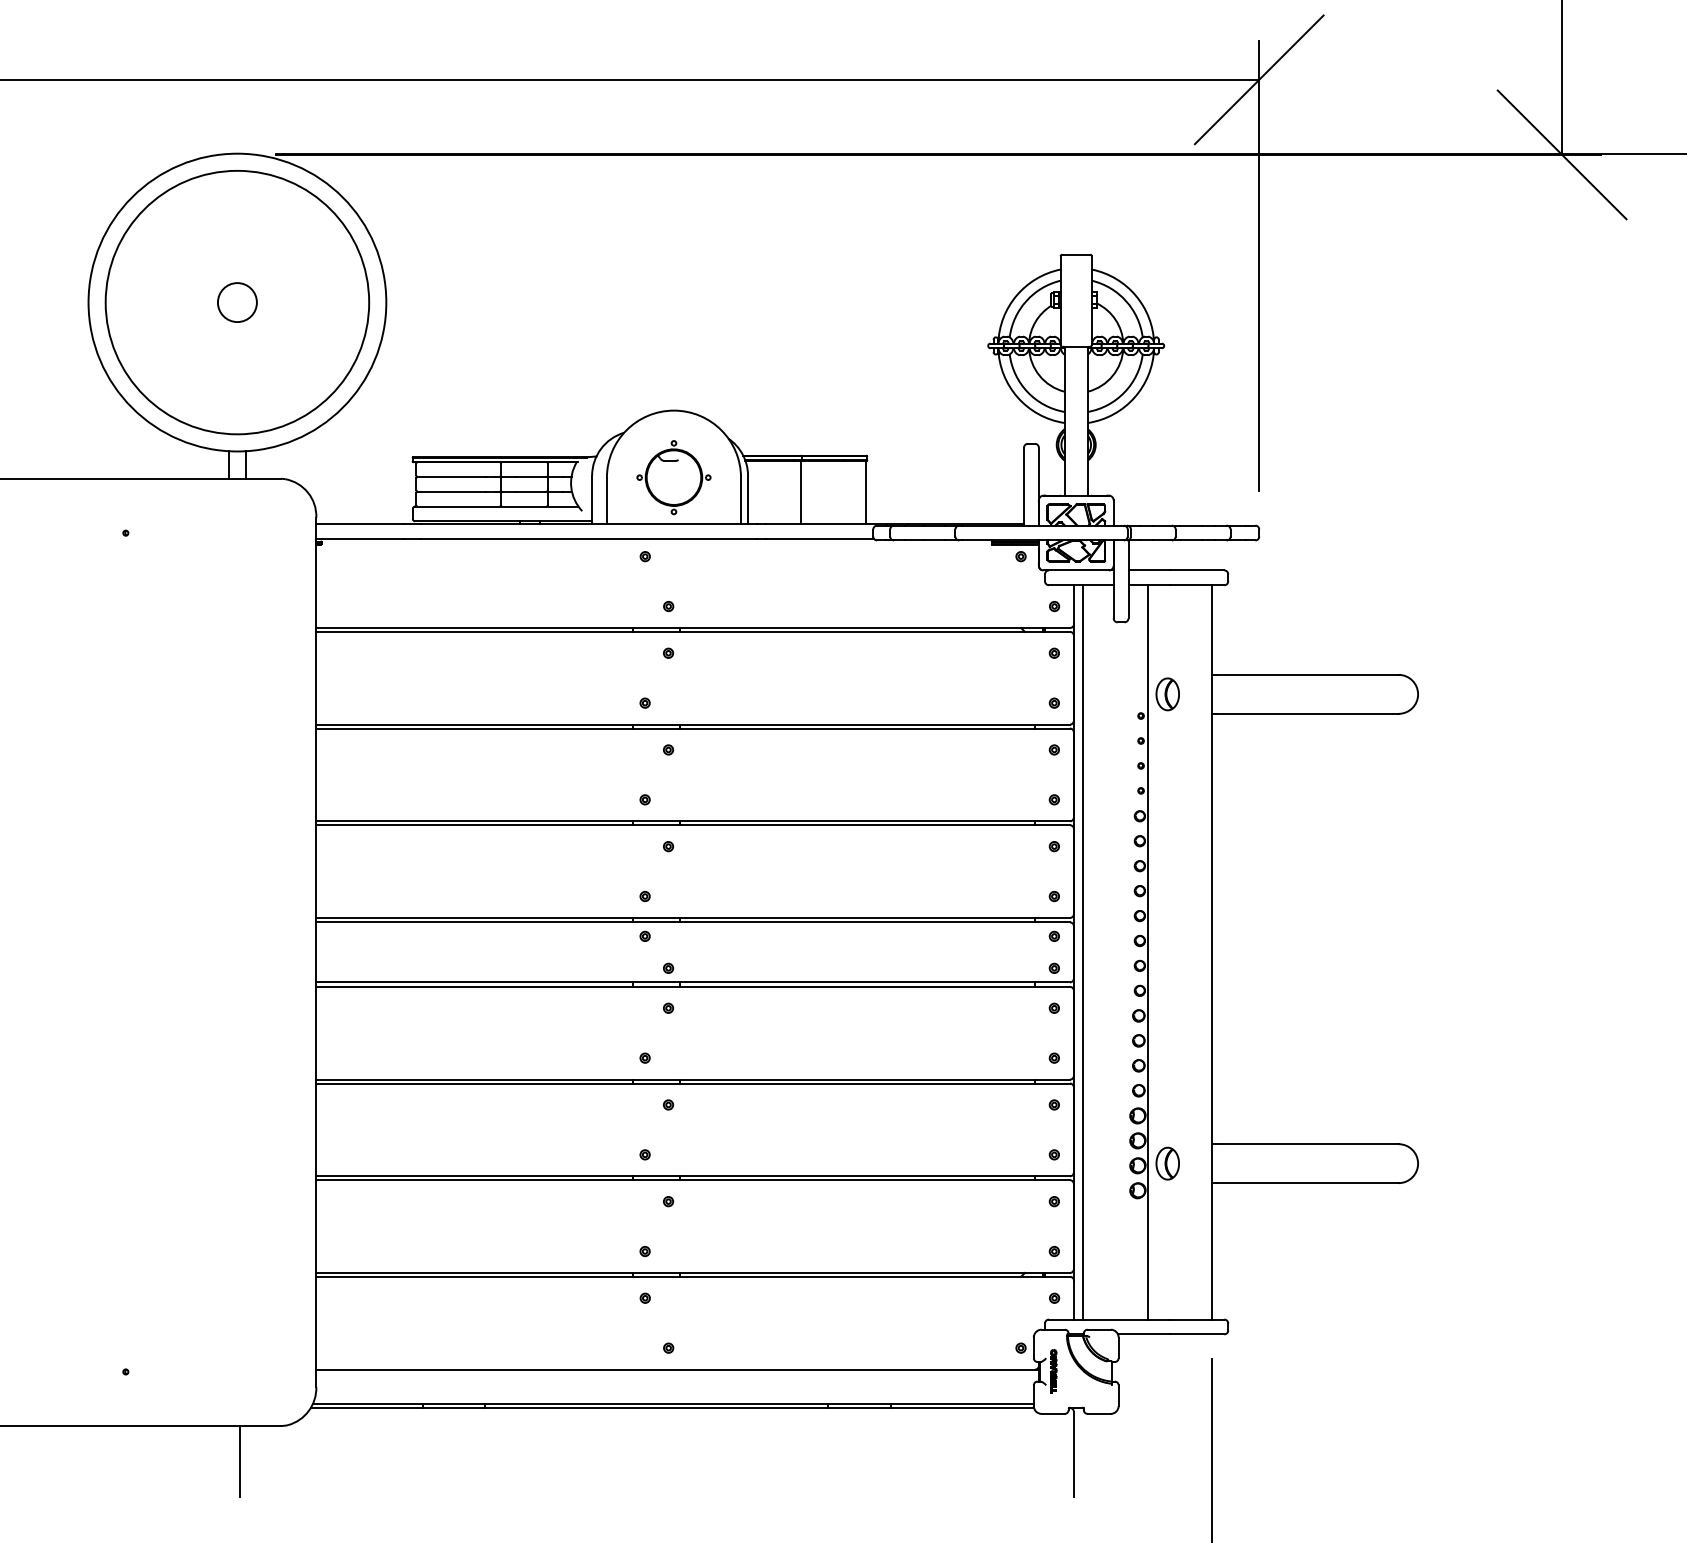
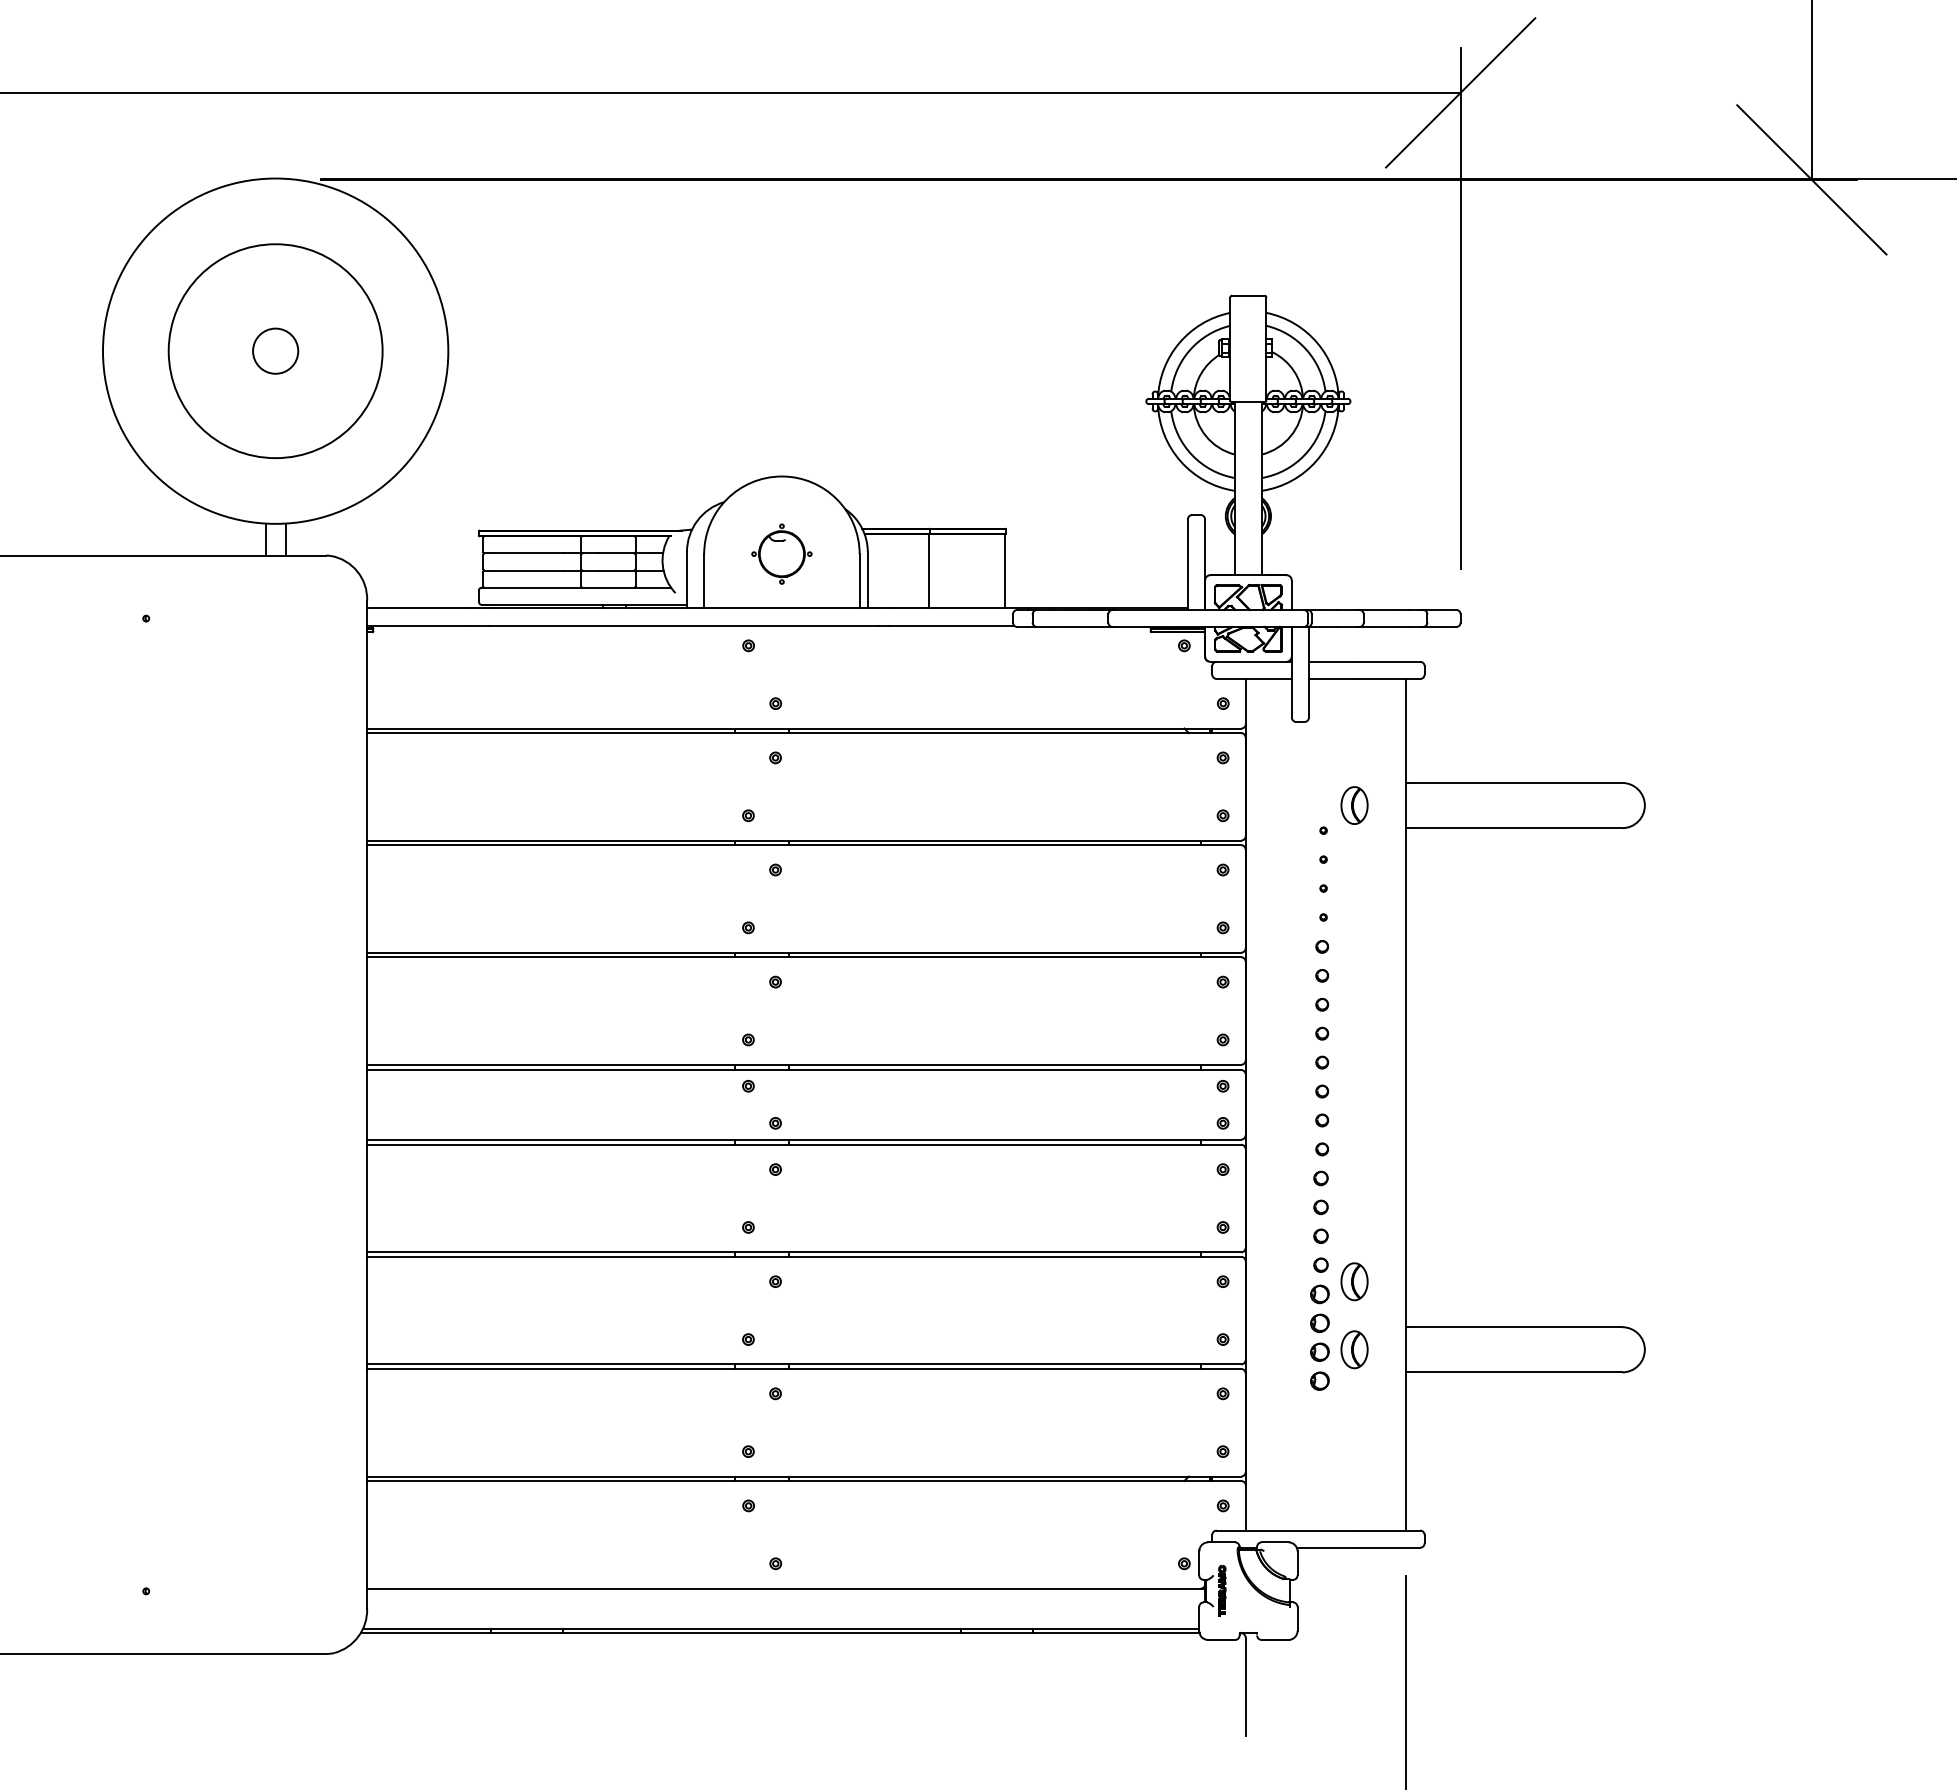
circle: (237, 301) -> (275, 350), size x0.7
part: (673, 477) -> (781, 553), size x0.7
line: (1082, 952) -> (1255, 1104), removed
line: (1148, 952) -> (1332, 1104), removed
part: (1167, 1104) -> (1354, 1281), added
line: (239, 1460) -> (278, 1694), removed

